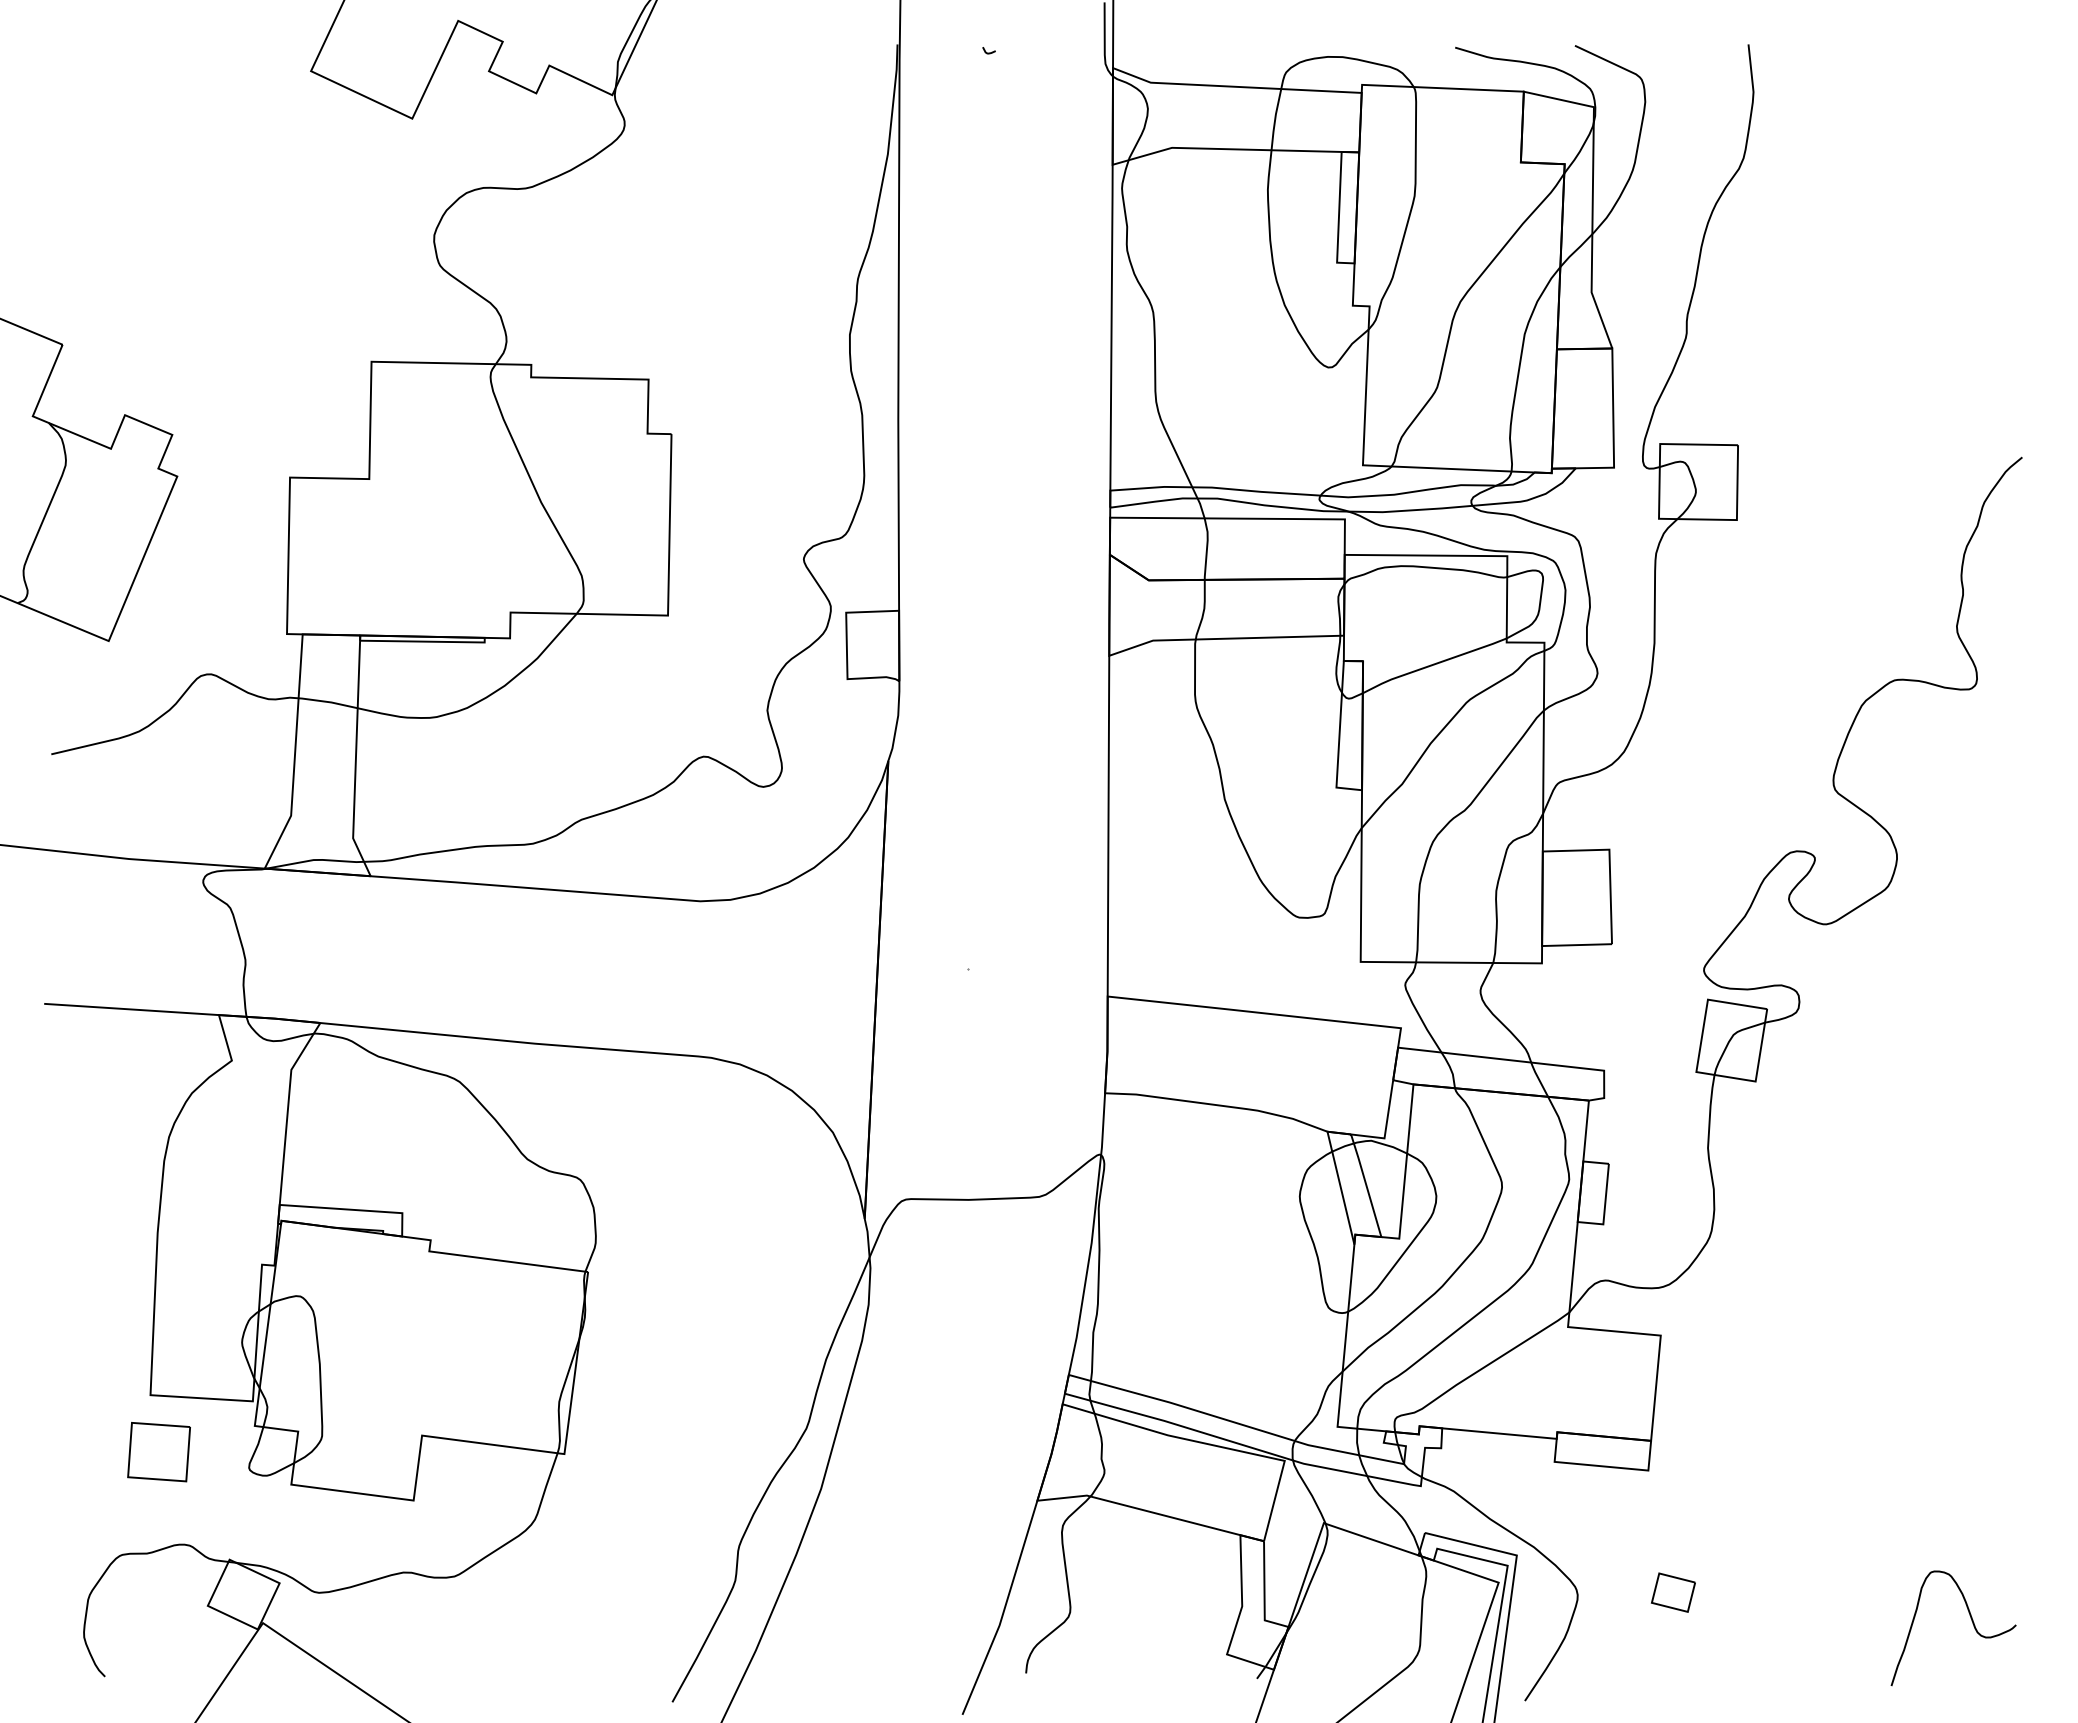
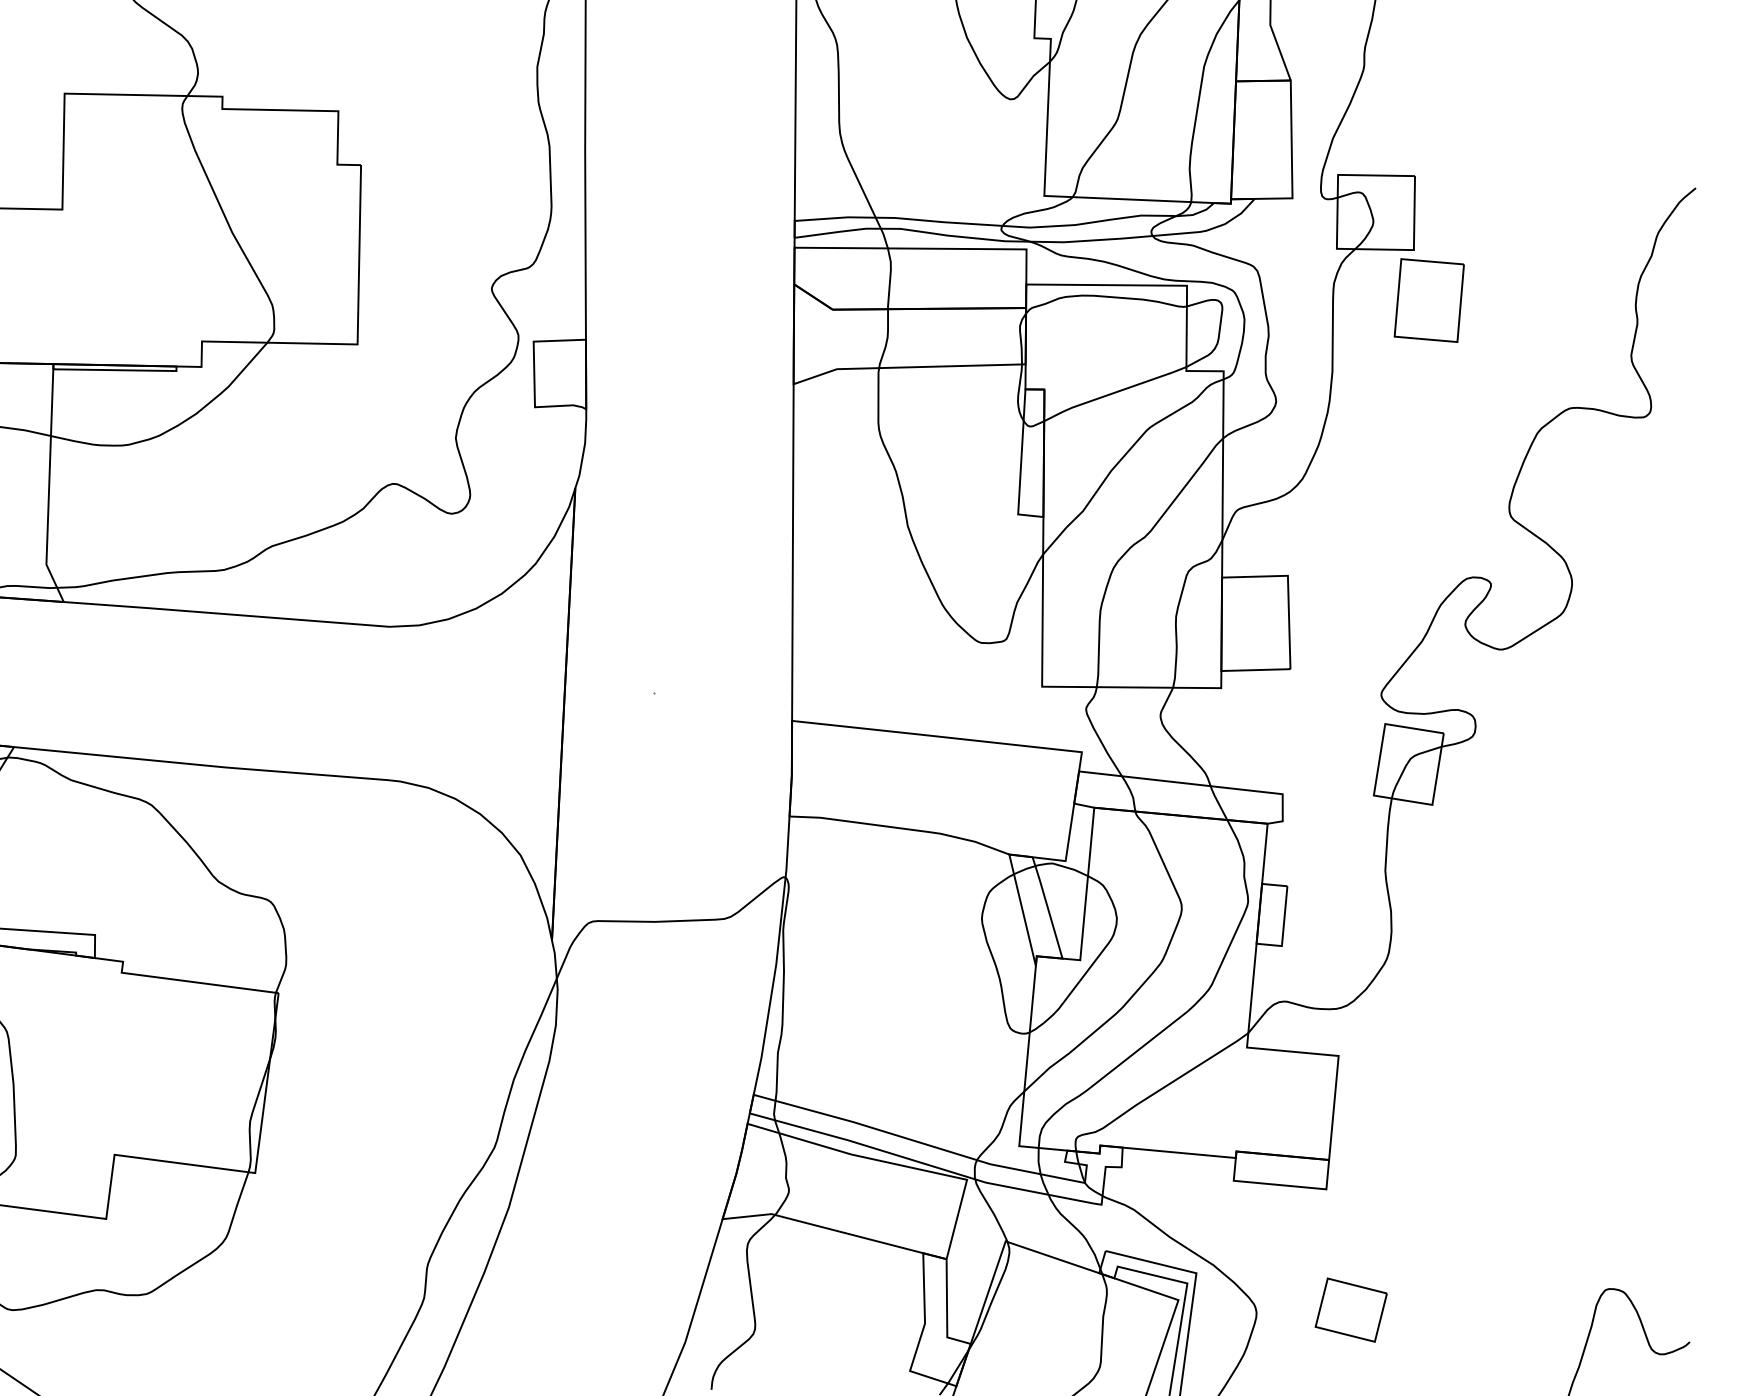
part: (1752, 571) -> (1429, 300), added
part: (1673, 1592) -> (1351, 1309), size x1.67

